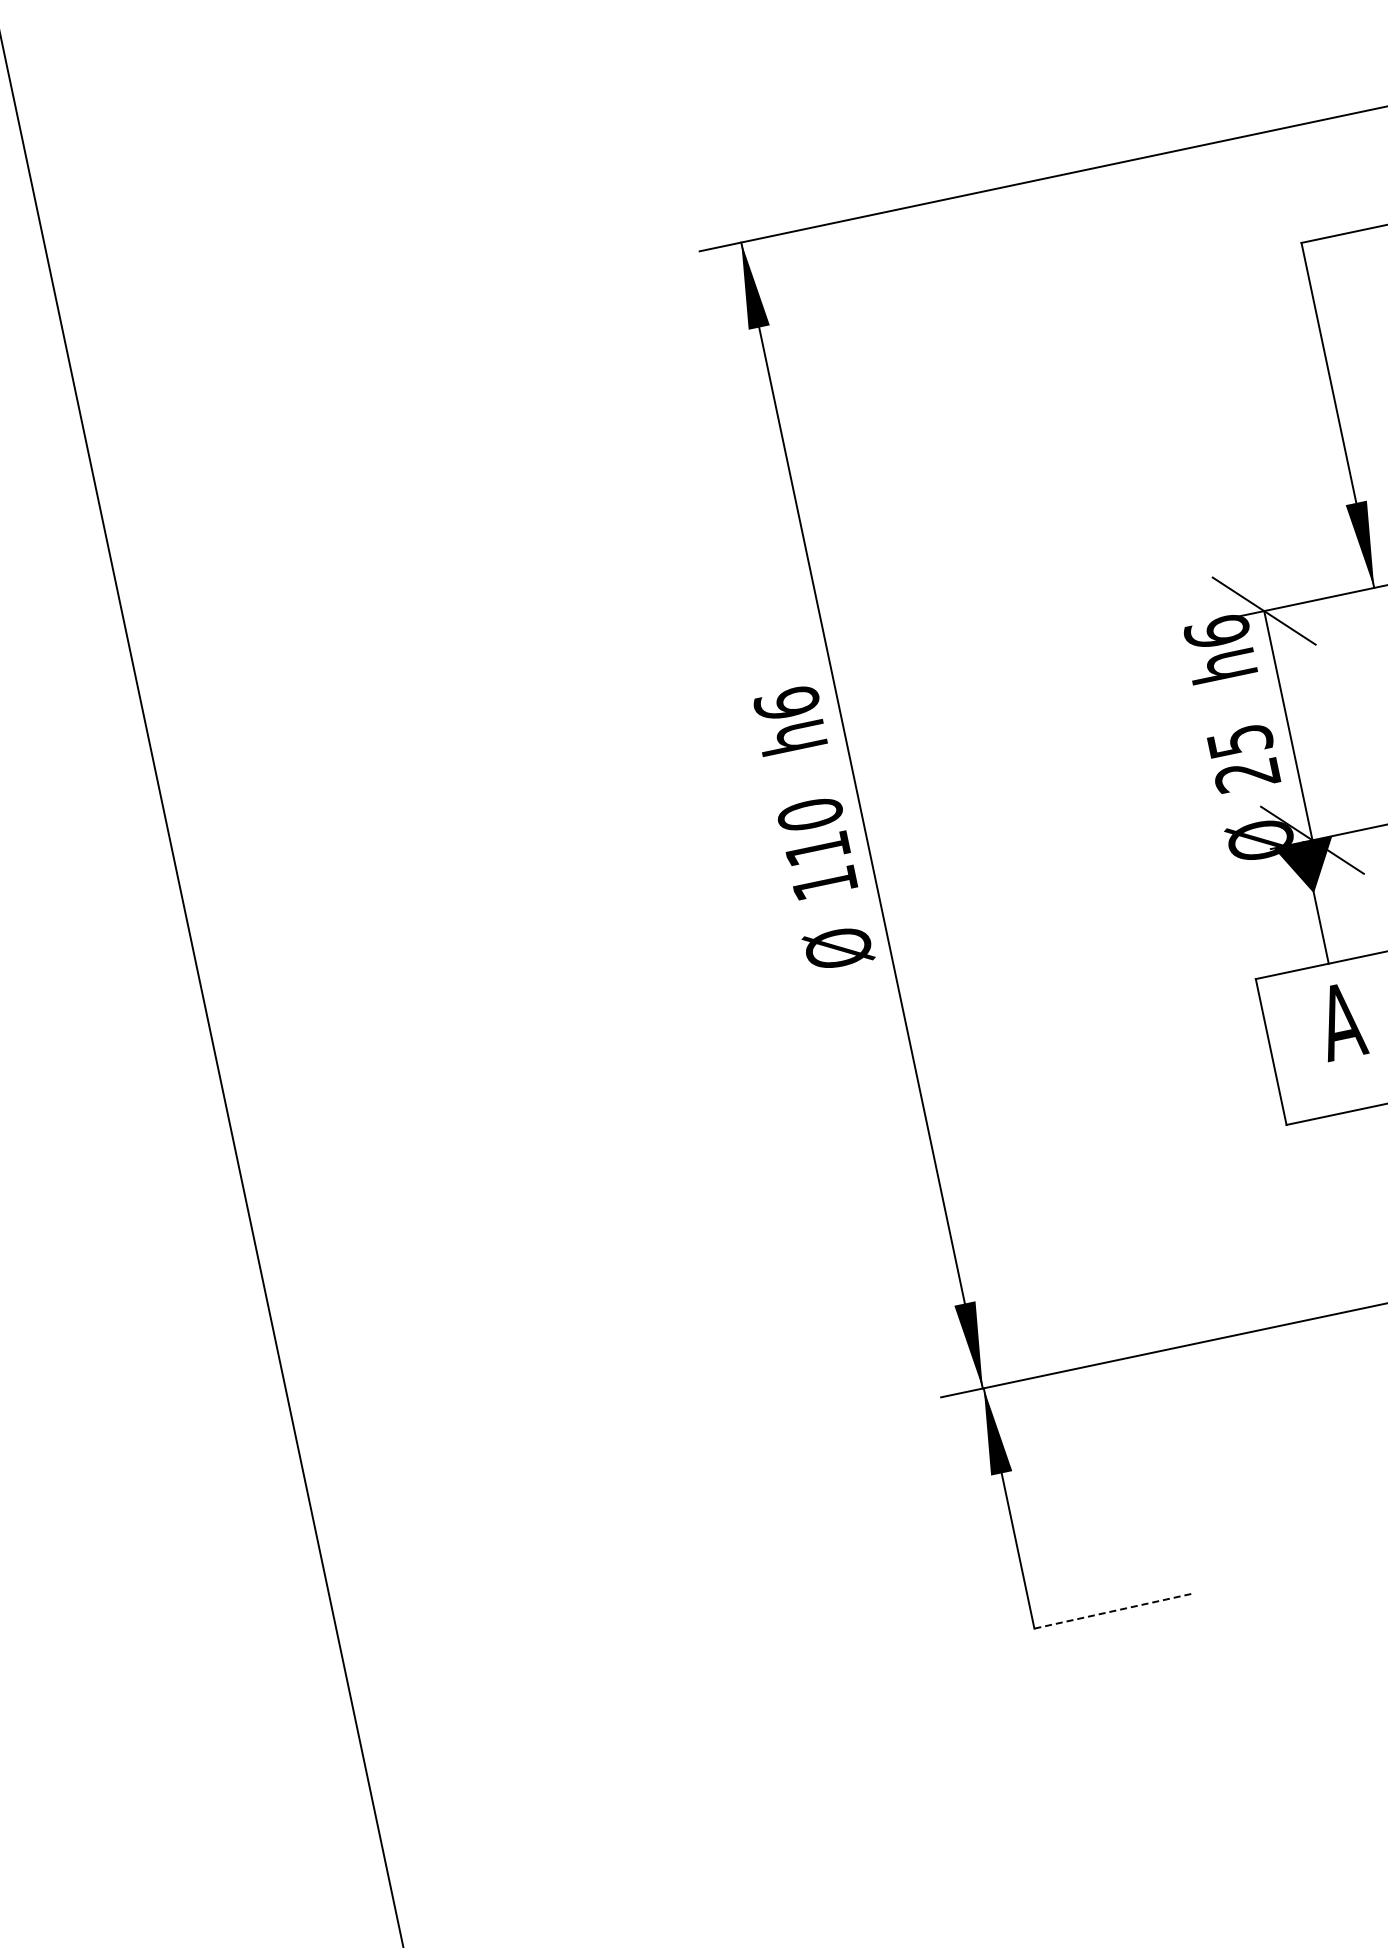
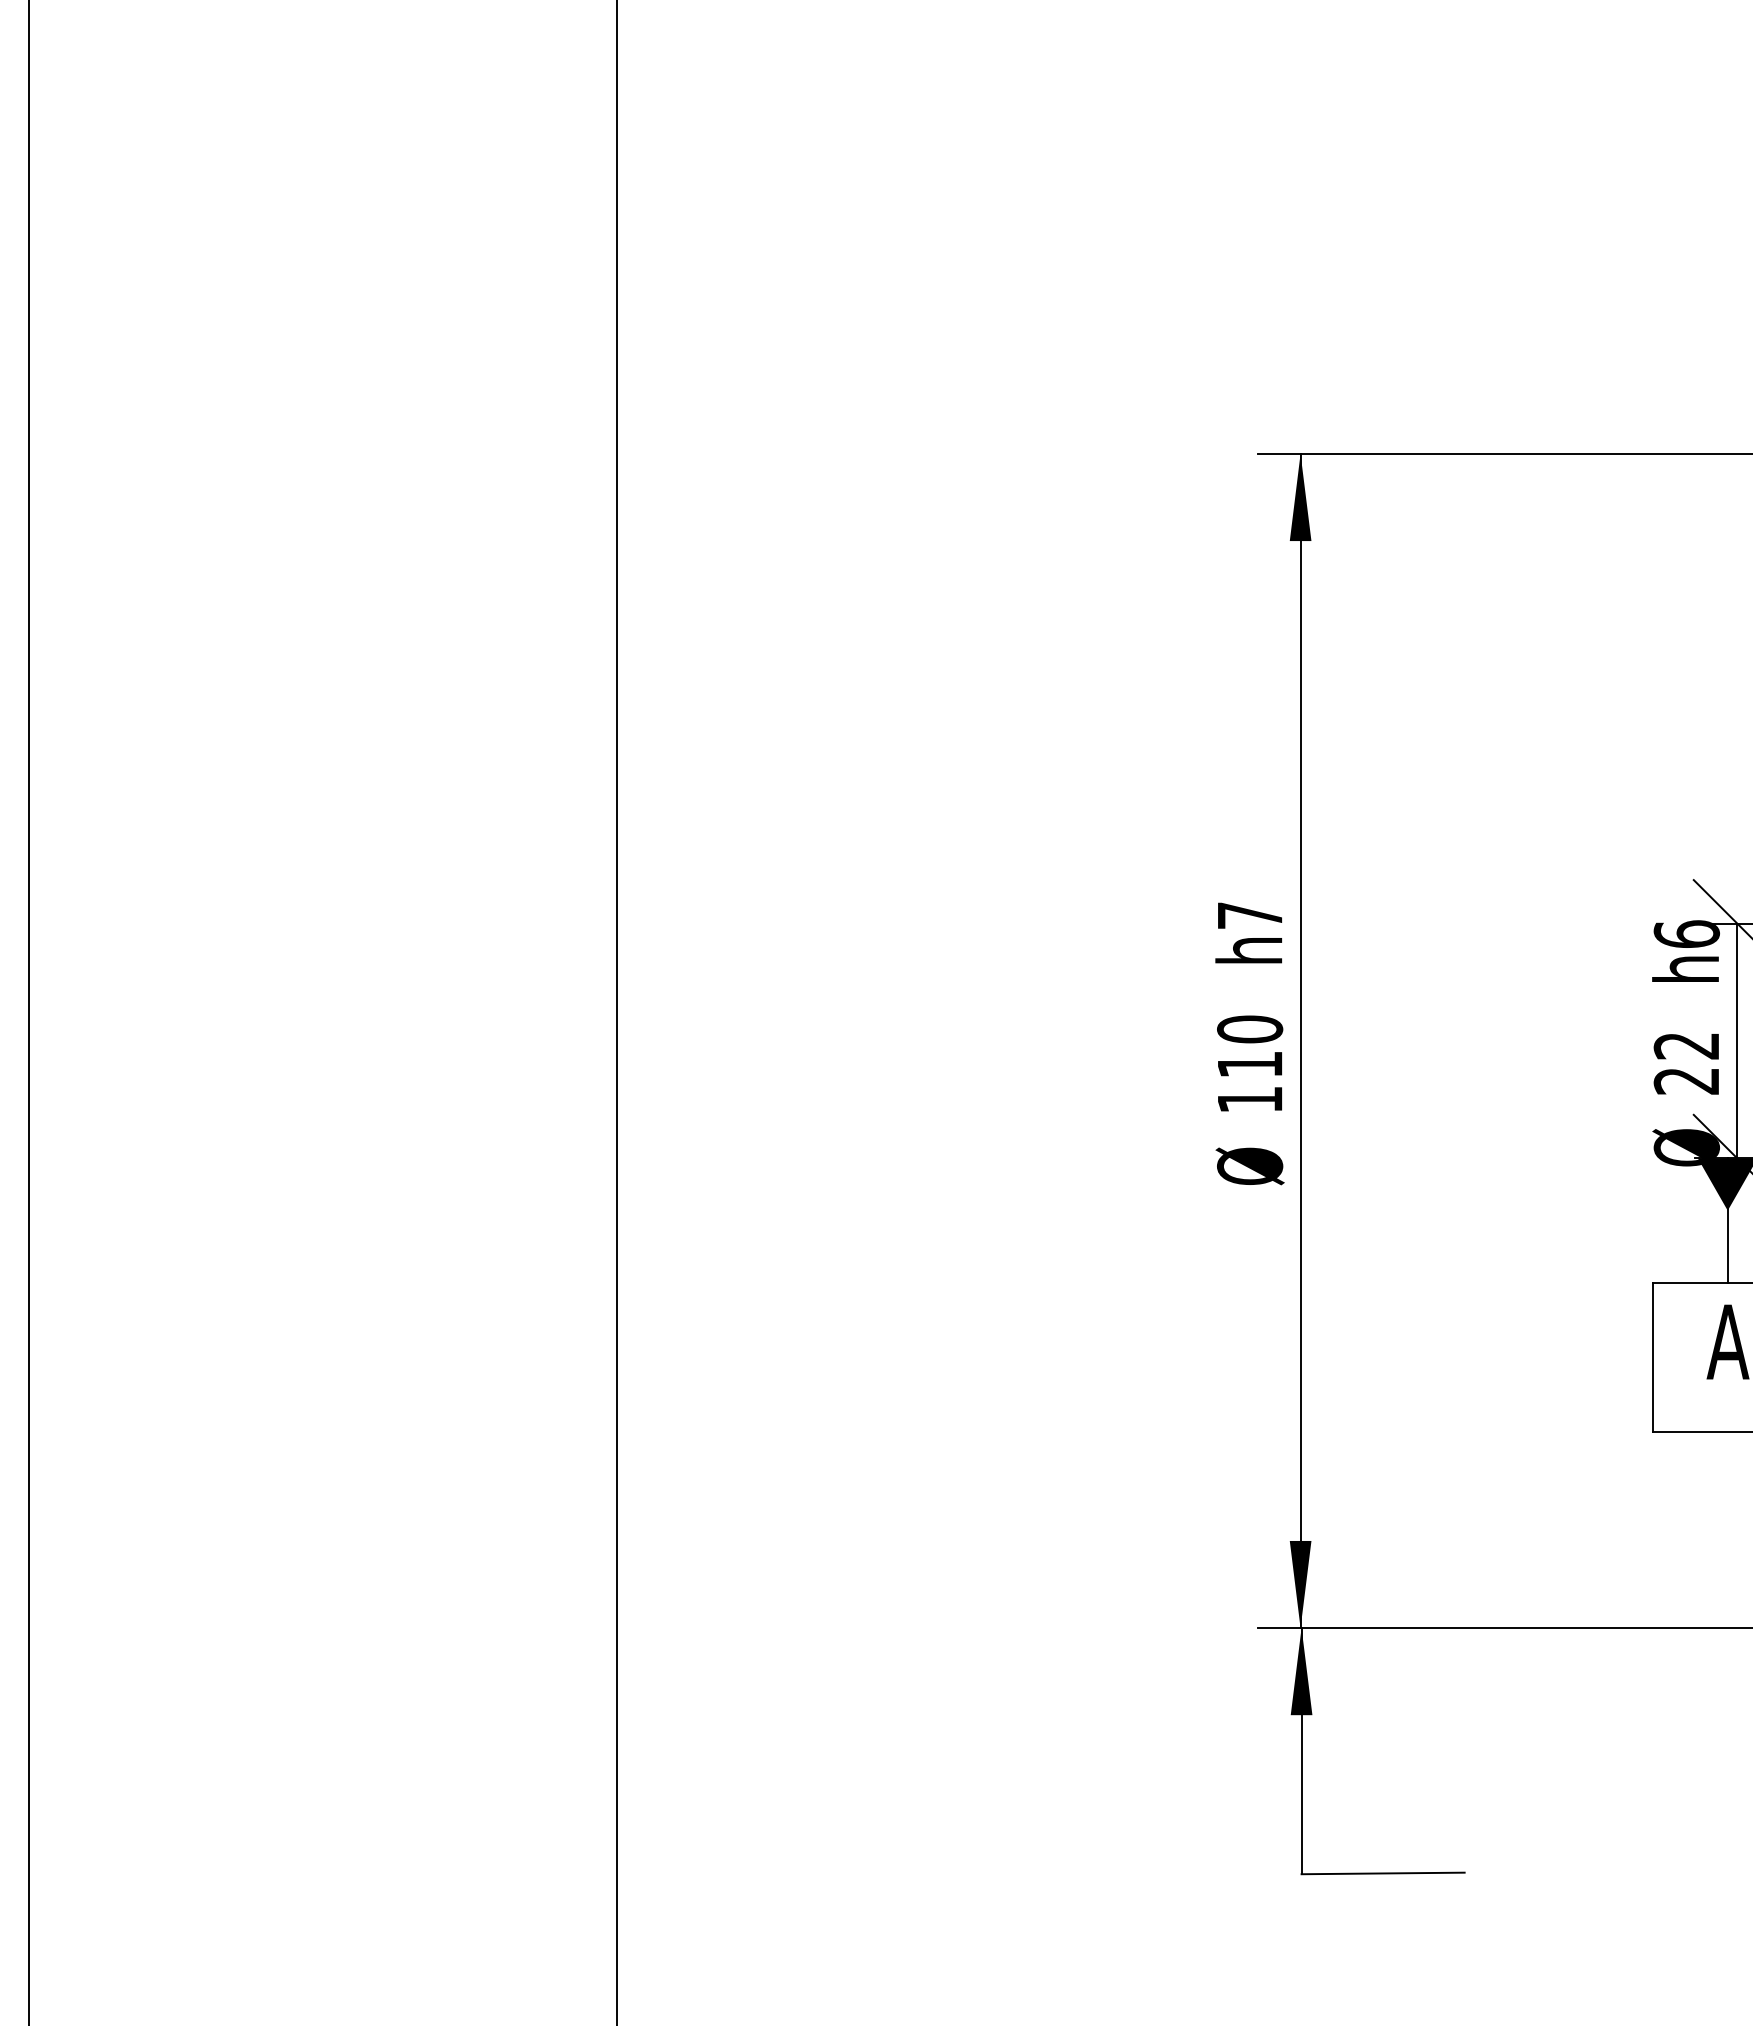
text: (787, 703) -> (1250, 915), h6 -> h7
text: (1239, 741) -> (1686, 1046), 25 -> 22
line: (1114, 1611) -> (1383, 1873), dashed -> solid

